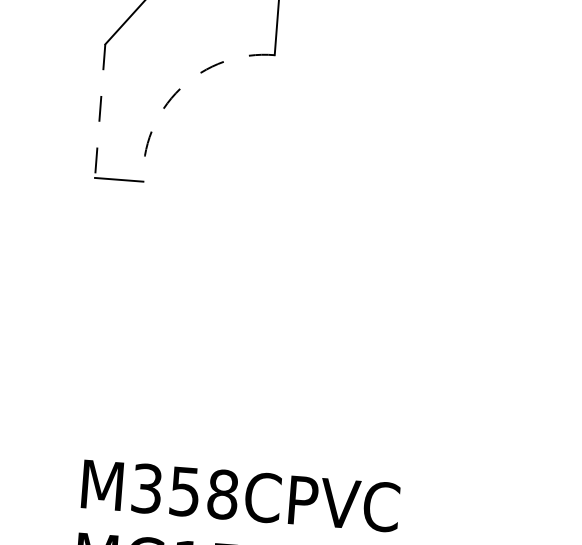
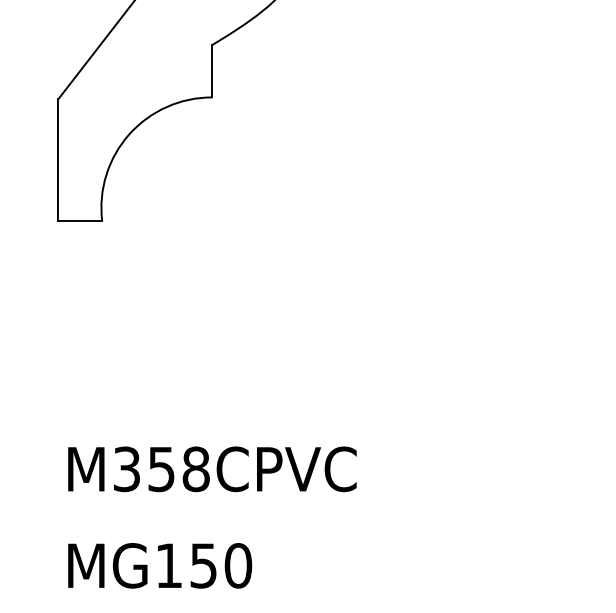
arc: (180, 88) -> (129, 134), dashed -> solid
line: (100, 111) -> (58, 160), dashed -> solid
text: (240, 496) -> (212, 469), moved

